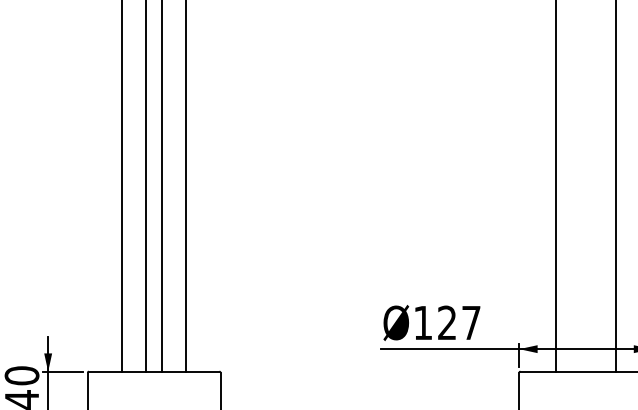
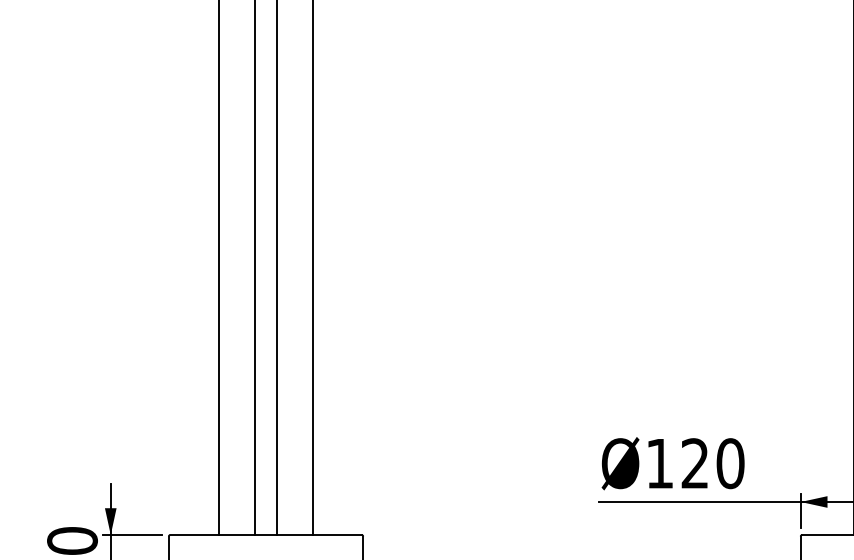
text: (471, 322) -> (730, 462), Ø127 -> Ø120

